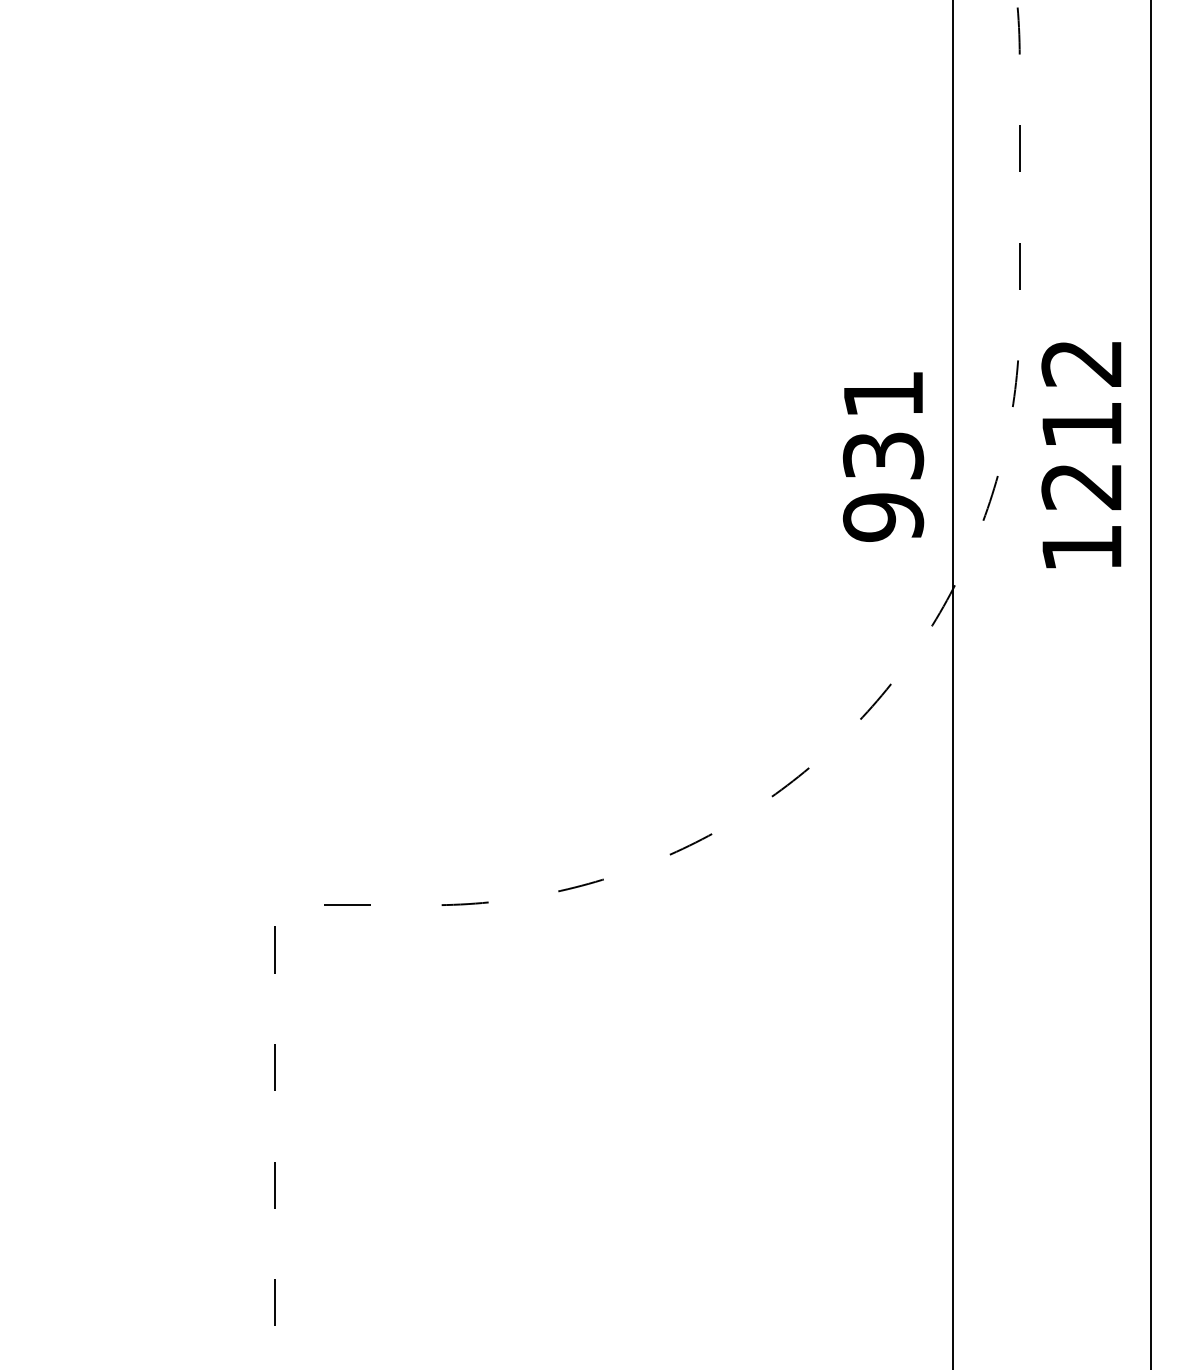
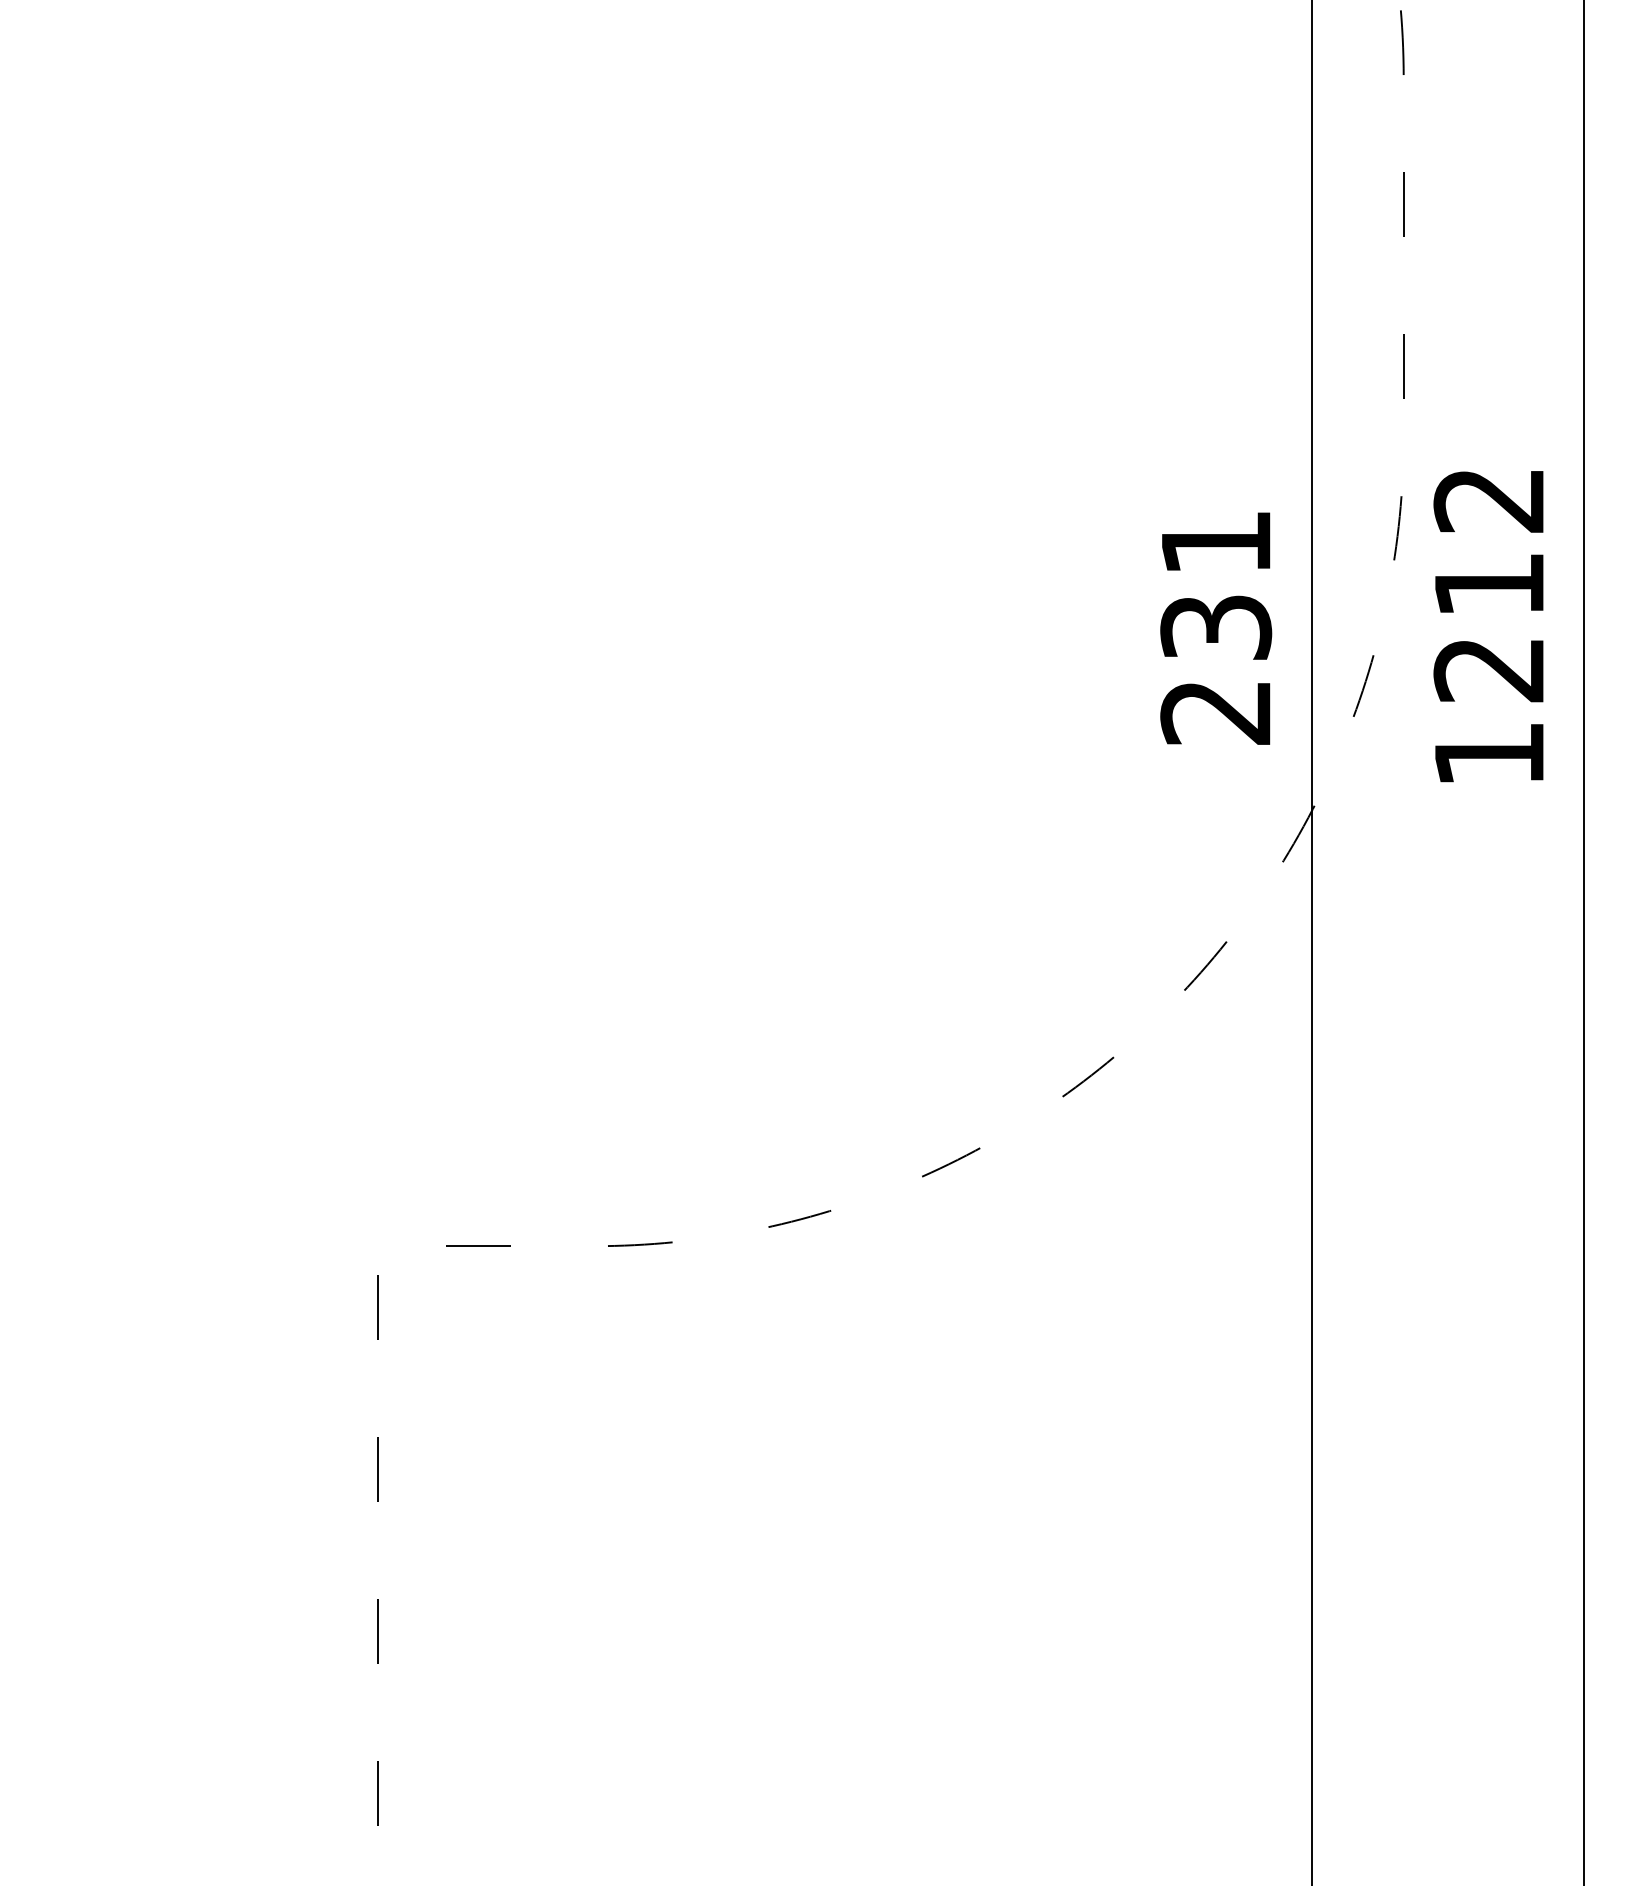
text: (883, 517) -> (1216, 712), 931 -> 231

